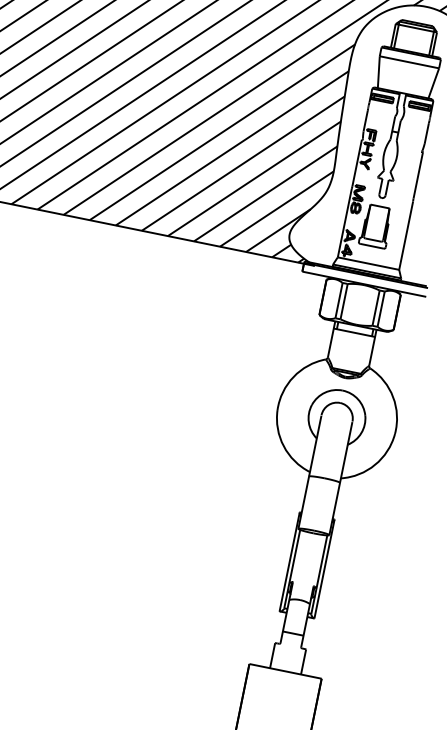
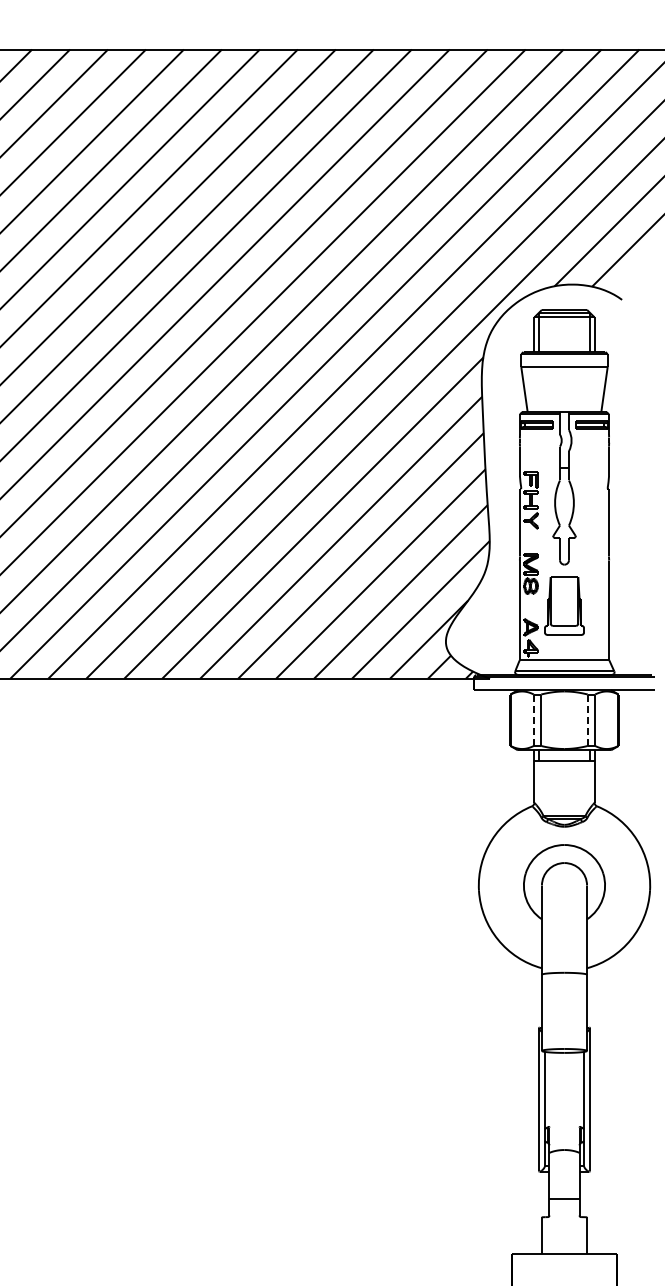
line: (338, 300) -> (533, 720), solid -> dashed
line: (375, 308) -> (587, 720), solid -> dashed

